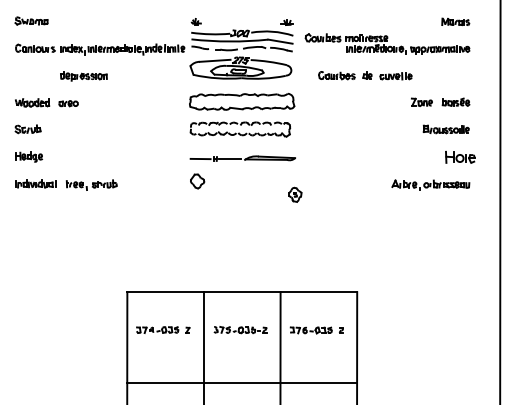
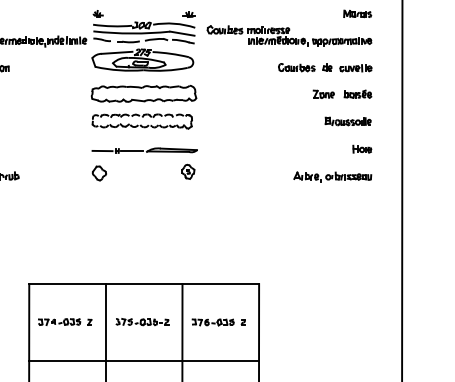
part: (365, 75) -> (325, 67), moved
part: (460, 156) -> (362, 148), size x0.62
part: (295, 194) -> (188, 171), moved
line: (241, 382) -> (143, 360), moved

